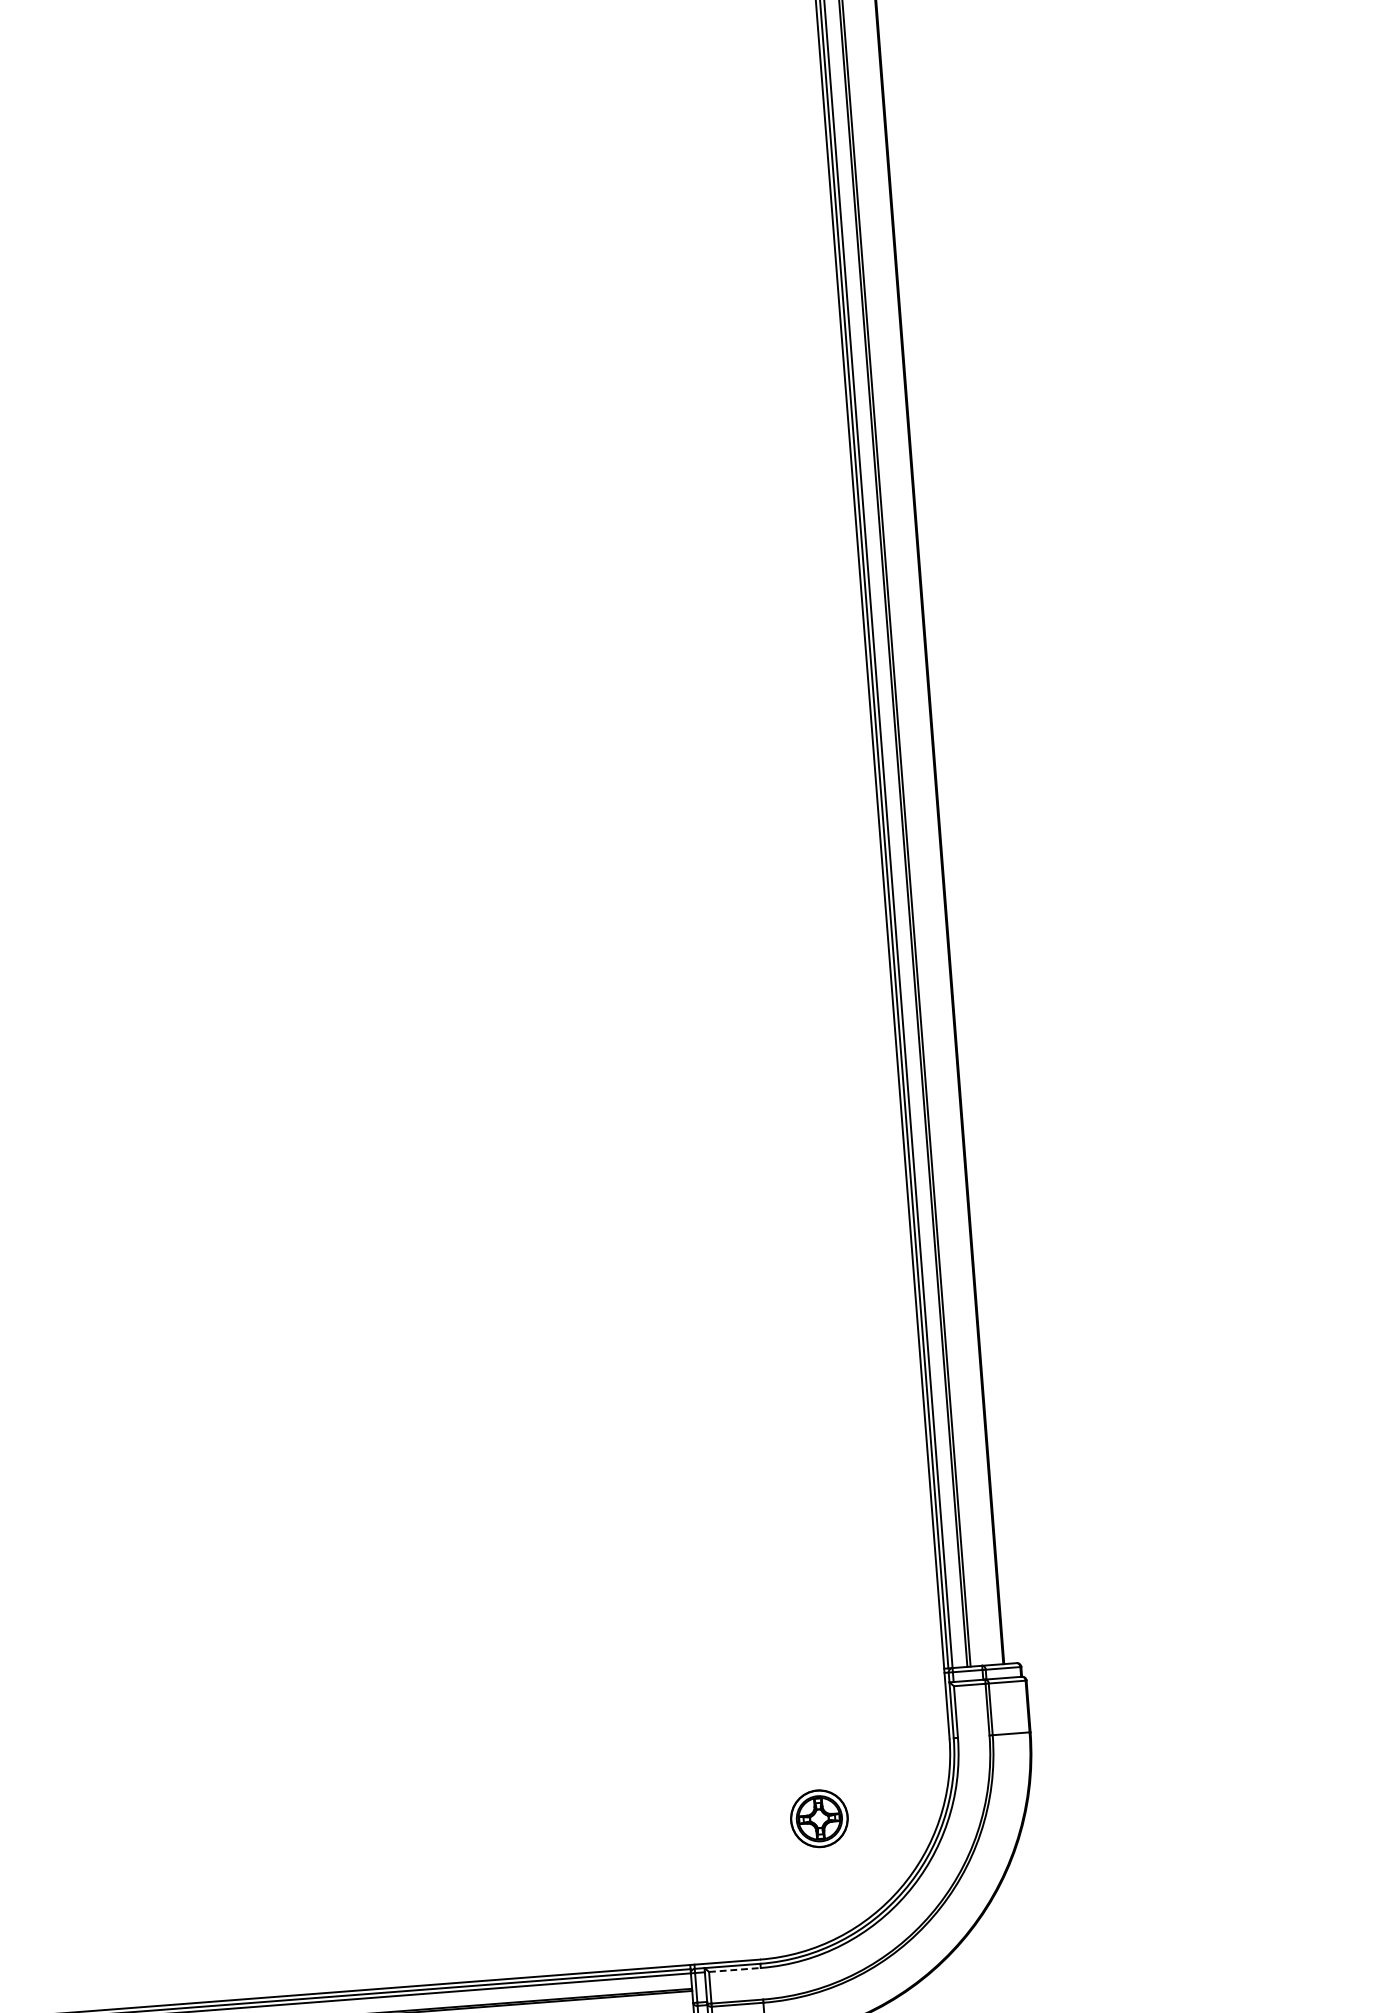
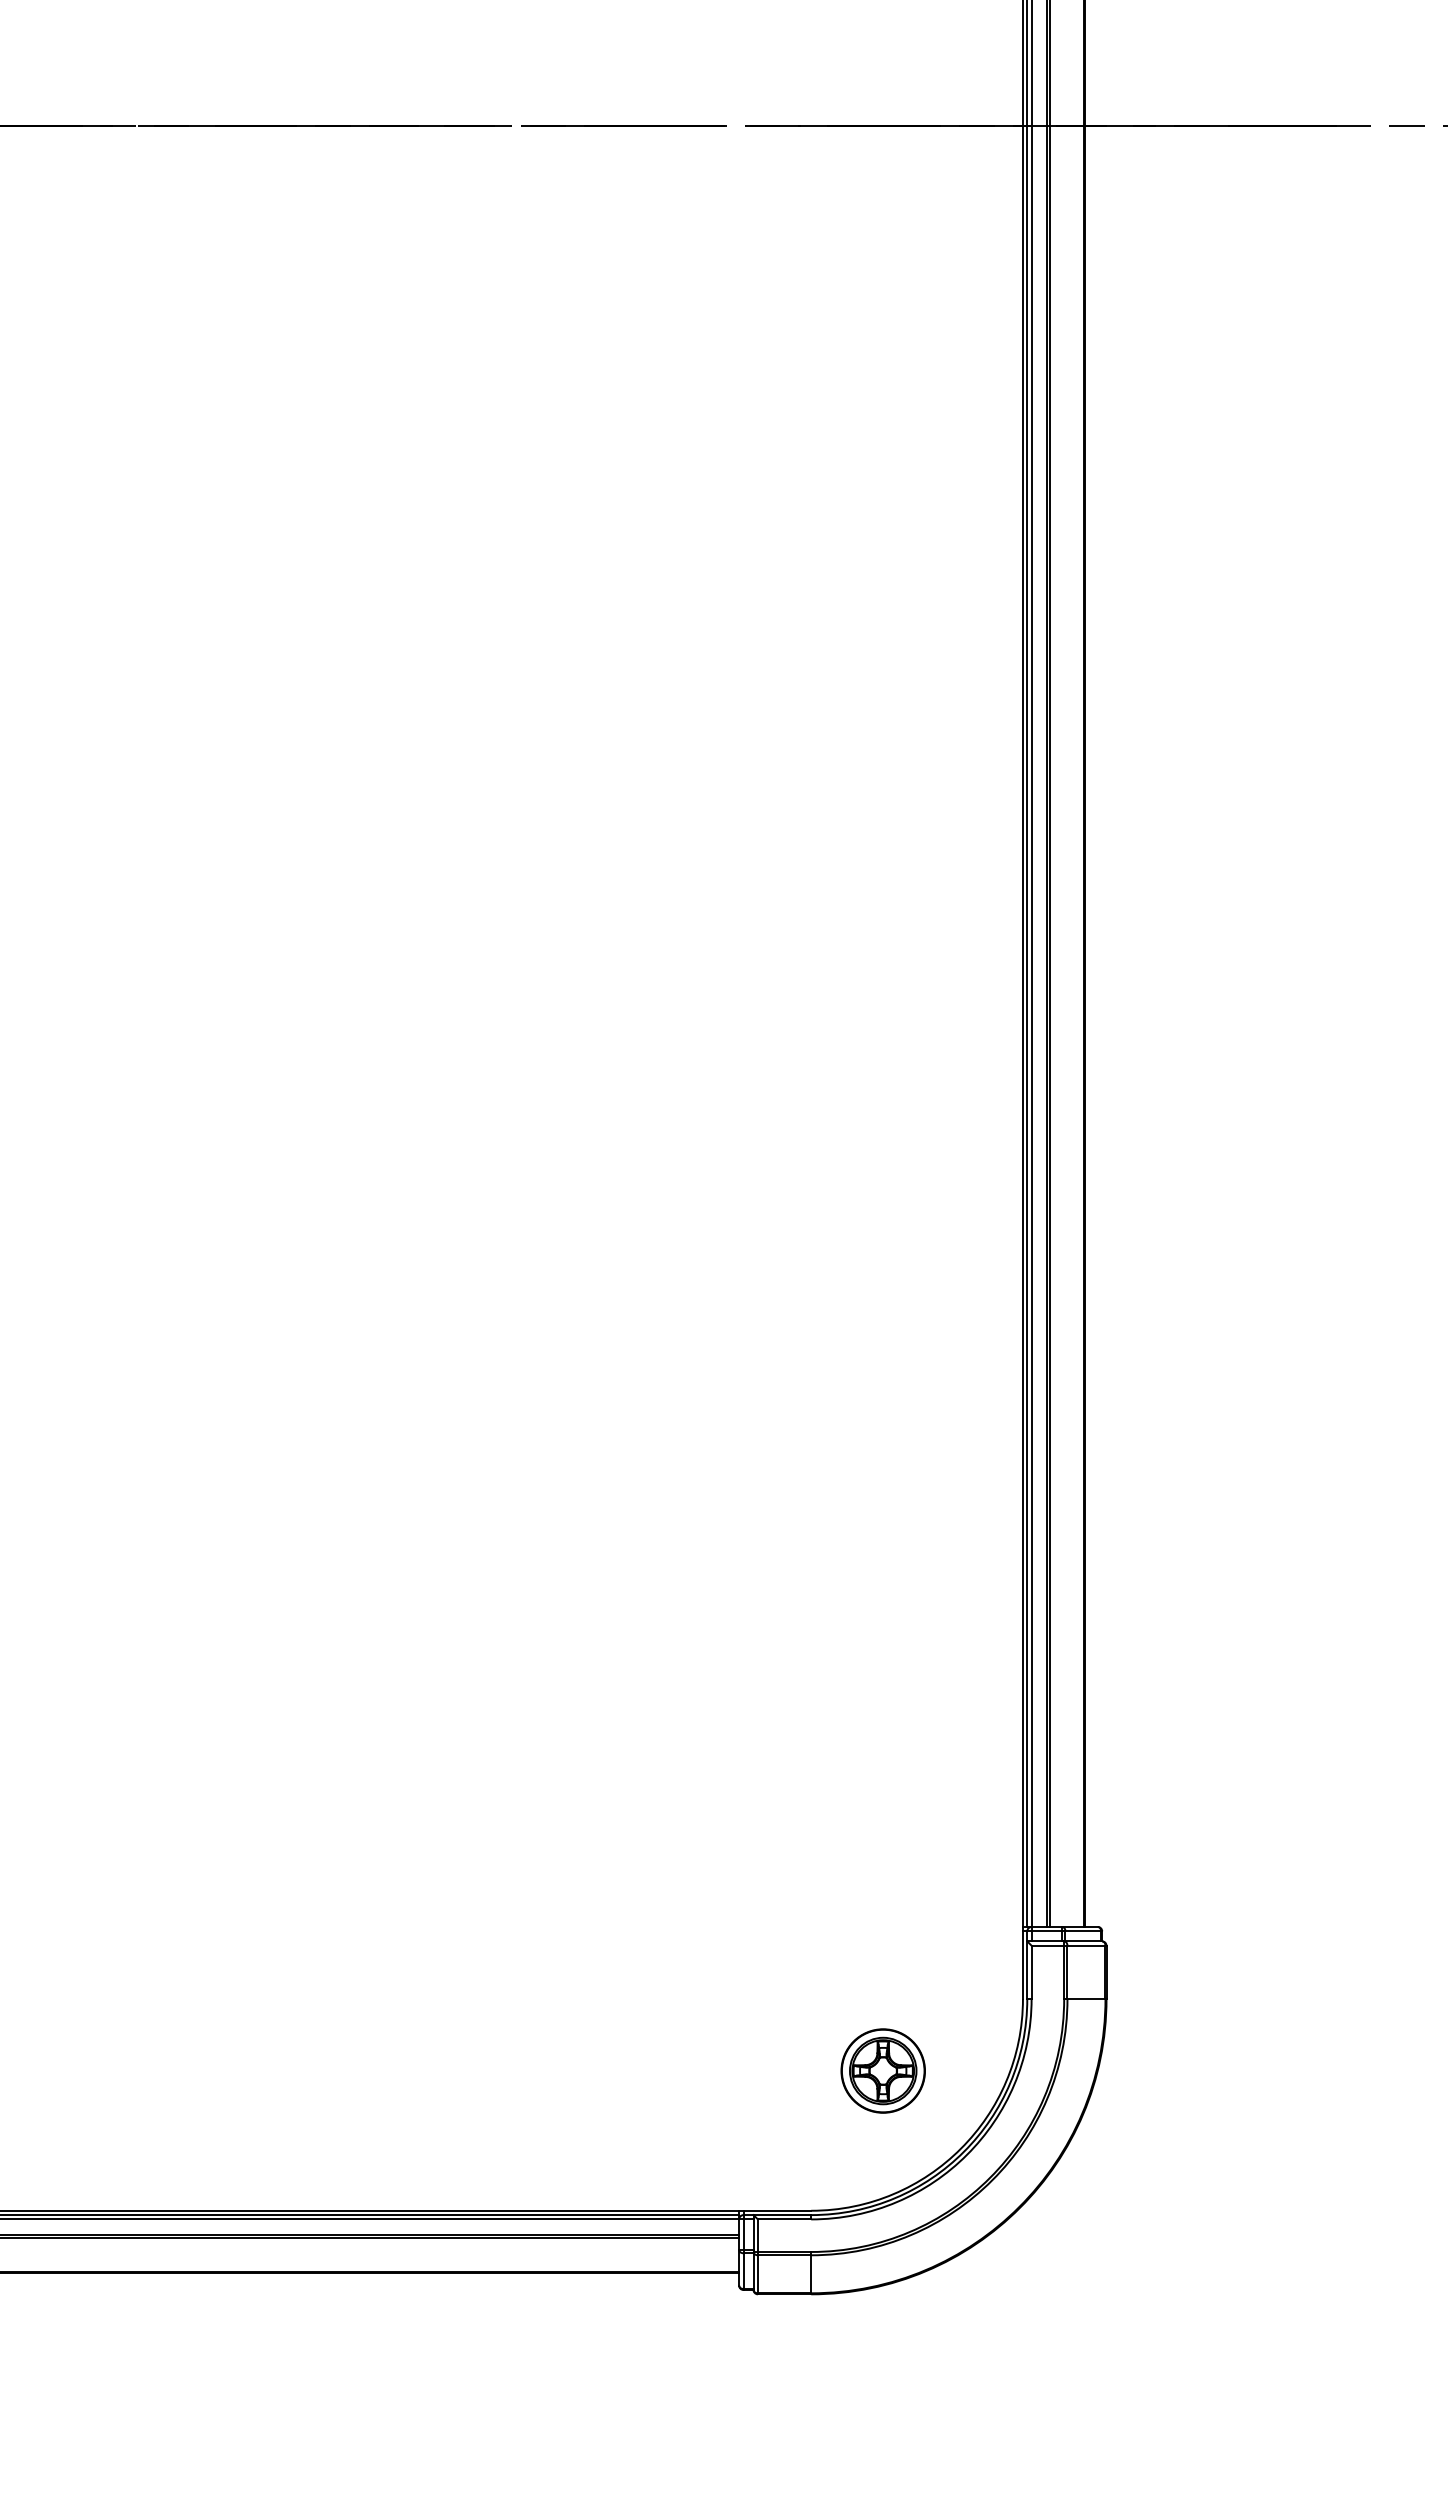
part: (818, 1818) -> (882, 2070), size x1.43
line: (734, 1970) -> (784, 2219), dashed -> solid

